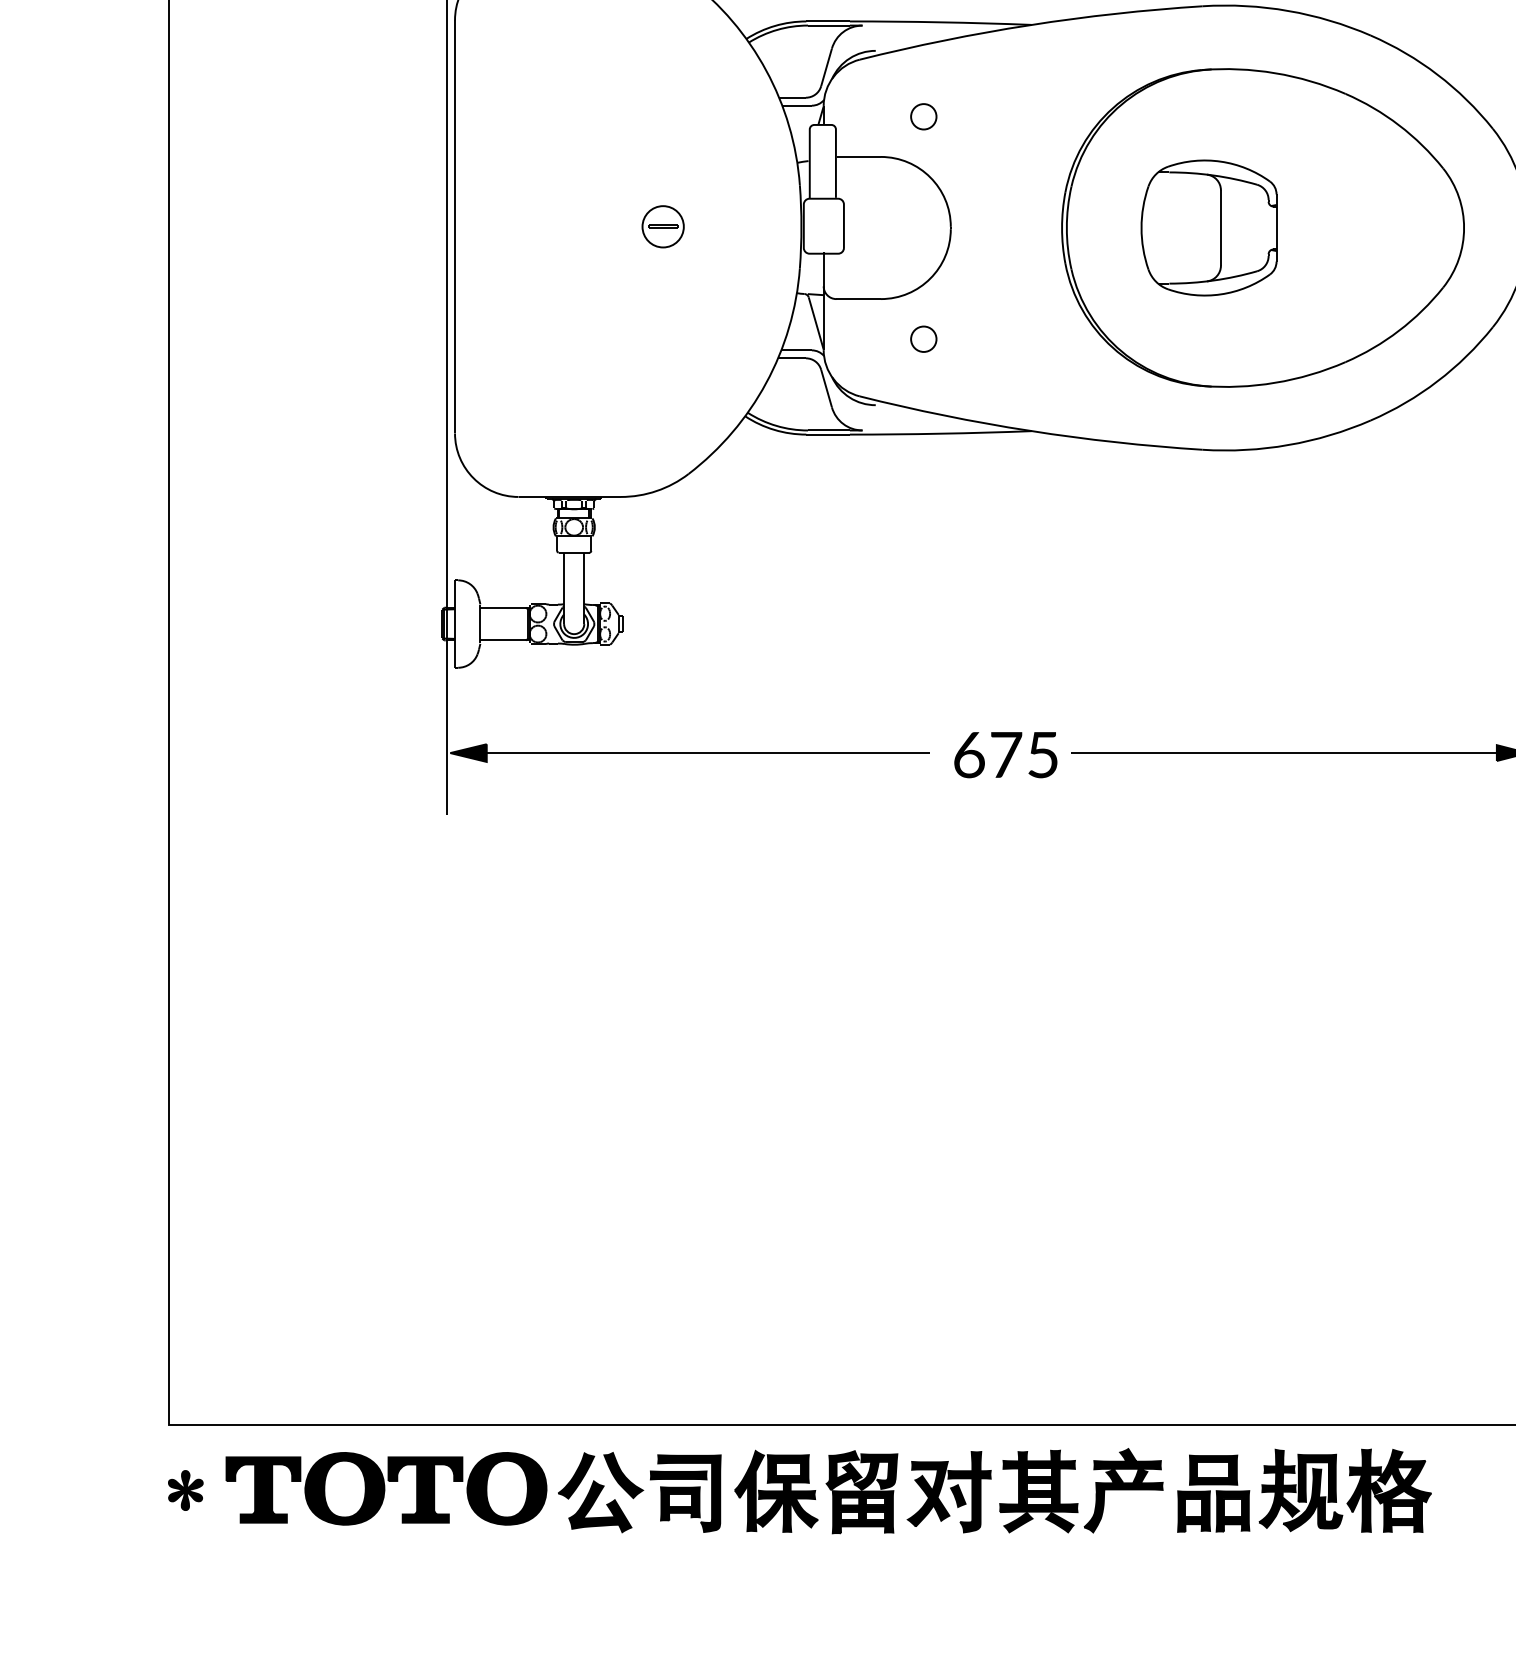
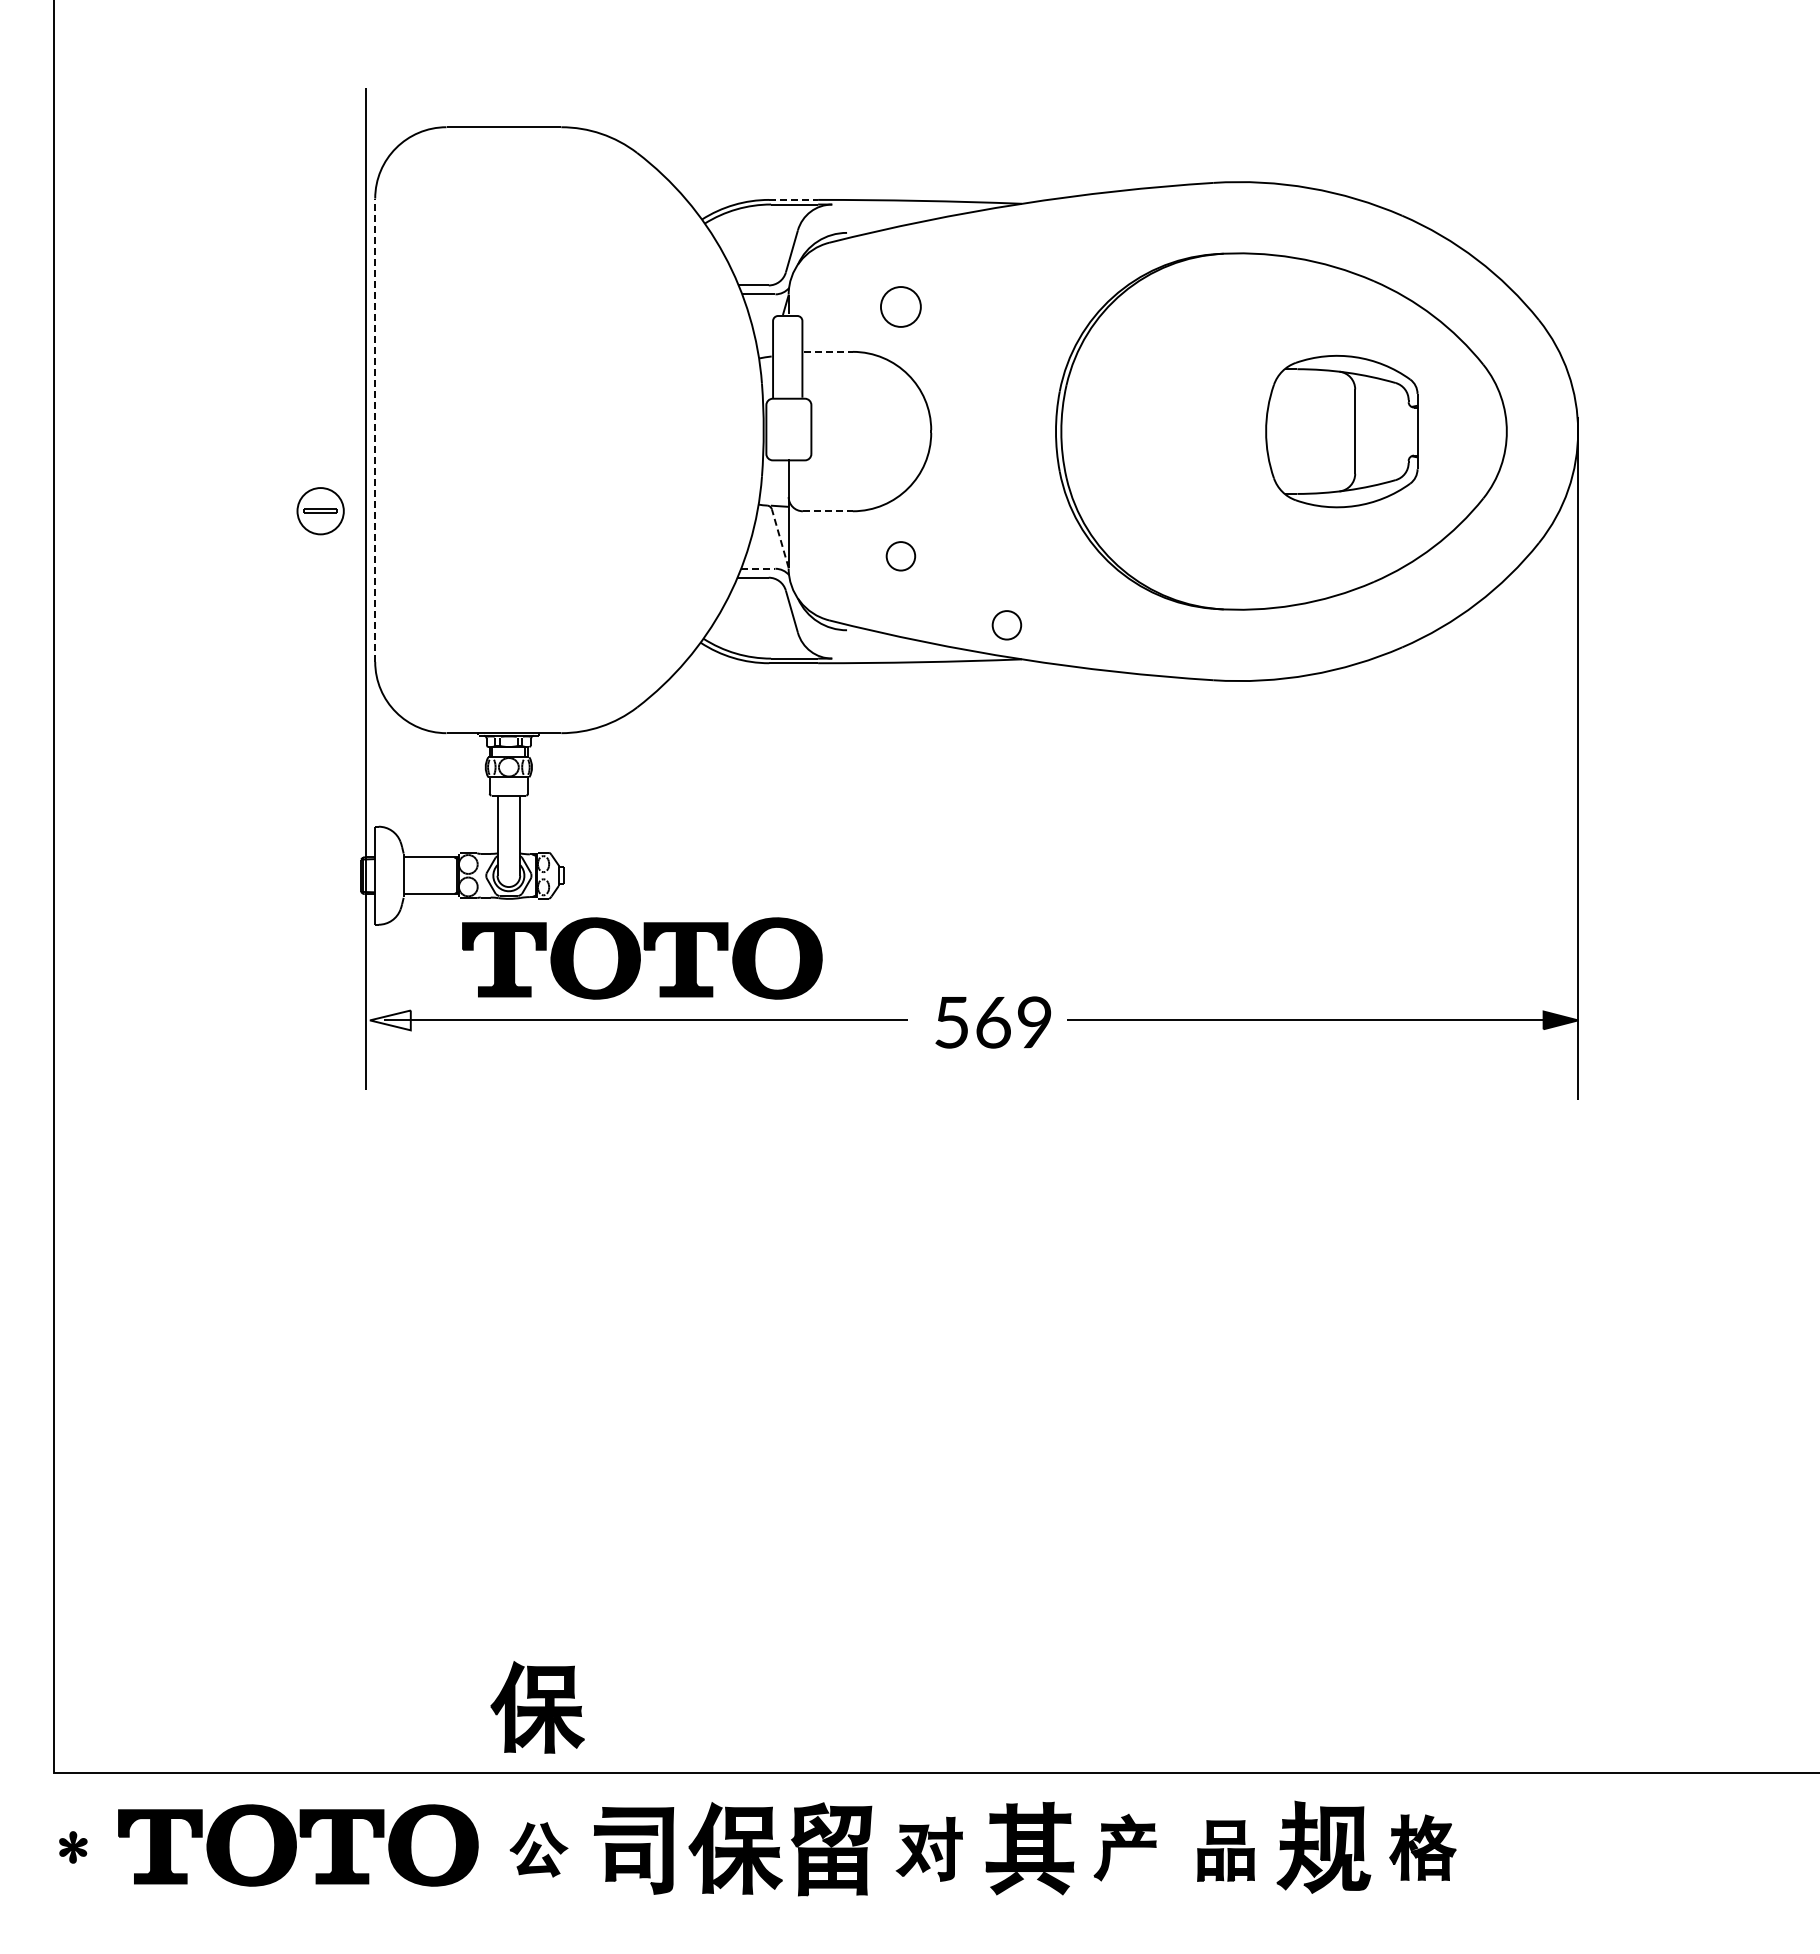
line: (828, 21) -> (794, 199), solid -> dashed
part: (923, 116) -> (900, 306), size x1.4
line: (859, 156) -> (828, 351), solid -> dashed
line: (455, 227) -> (375, 430), solid -> dashed
part: (663, 227) -> (320, 511), moved
part: (1208, 227) -> (1341, 431), moved
line: (858, 299) -> (827, 511), solid -> dashed
line: (816, 323) -> (780, 538), solid -> dashed
line: (796, 350) -> (758, 568), solid -> dashed
part: (1017, 400) -> (1006, 625), added
part: (693, 697) -> (642, 958), added
fill: (467, 753) -> (389, 1020), removed
text: (1006, 754) -> (993, 1022), 675 -> 569
part: (599, 1365) -> (537, 1707), added
part: (185, 1490) -> (73, 1847), size x0.7
part: (1123, 1490) -> (1124, 1847), size x0.7
part: (1388, 1490) -> (1422, 1847), size x0.7
part: (600, 1492) -> (538, 1849), size x0.6
part: (949, 1492) -> (929, 1849), size x0.7
part: (1213, 1493) -> (1225, 1850), size x0.7

